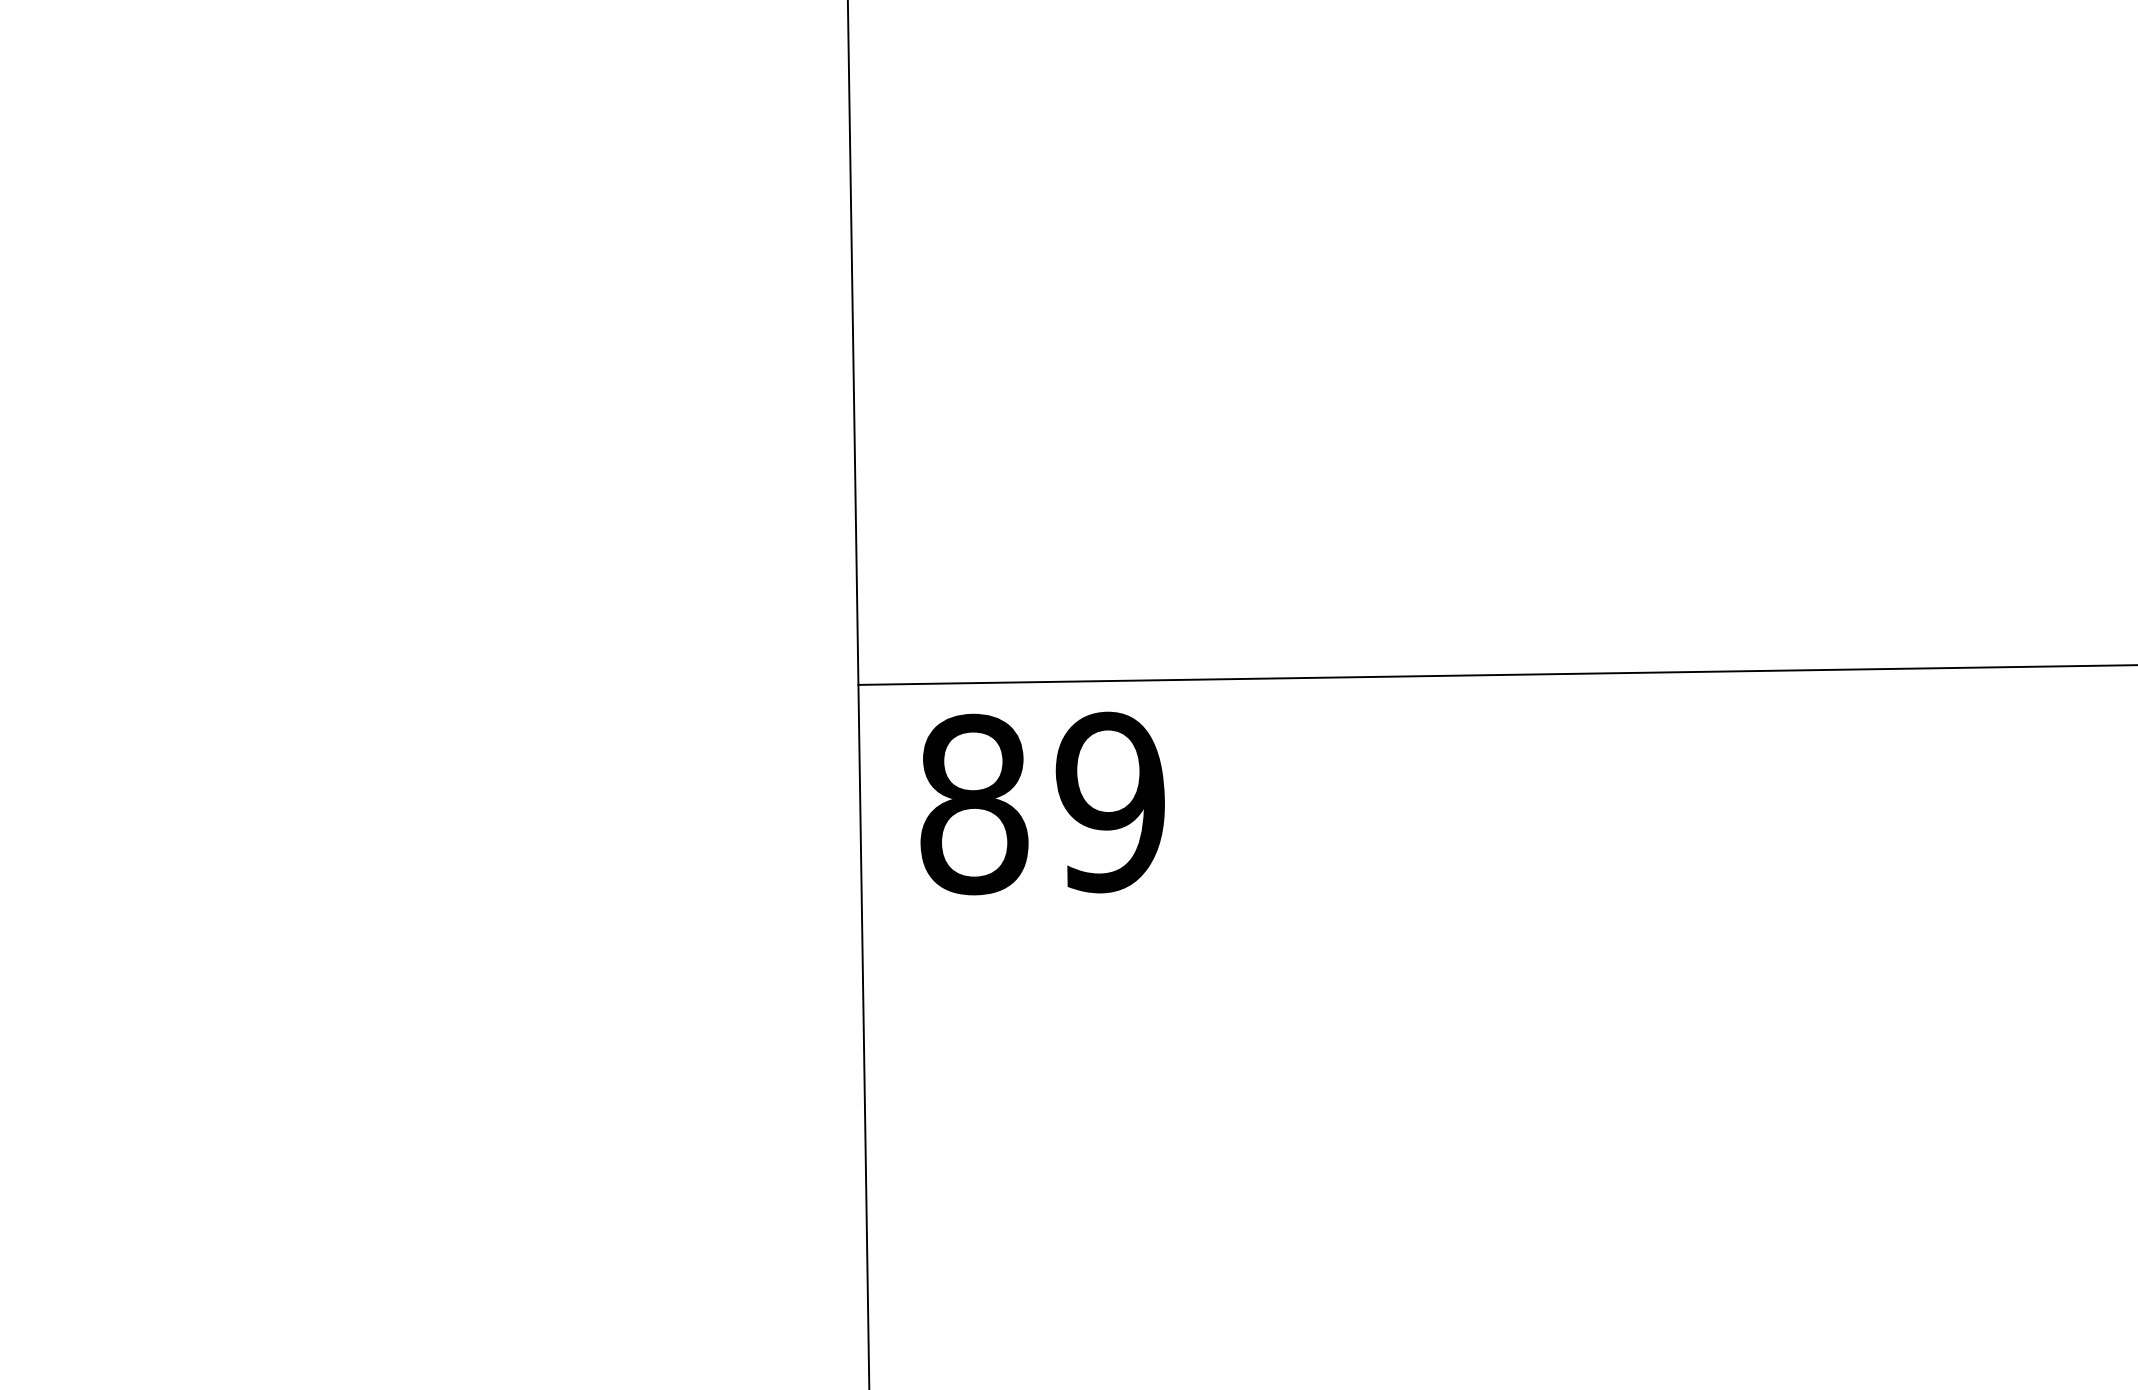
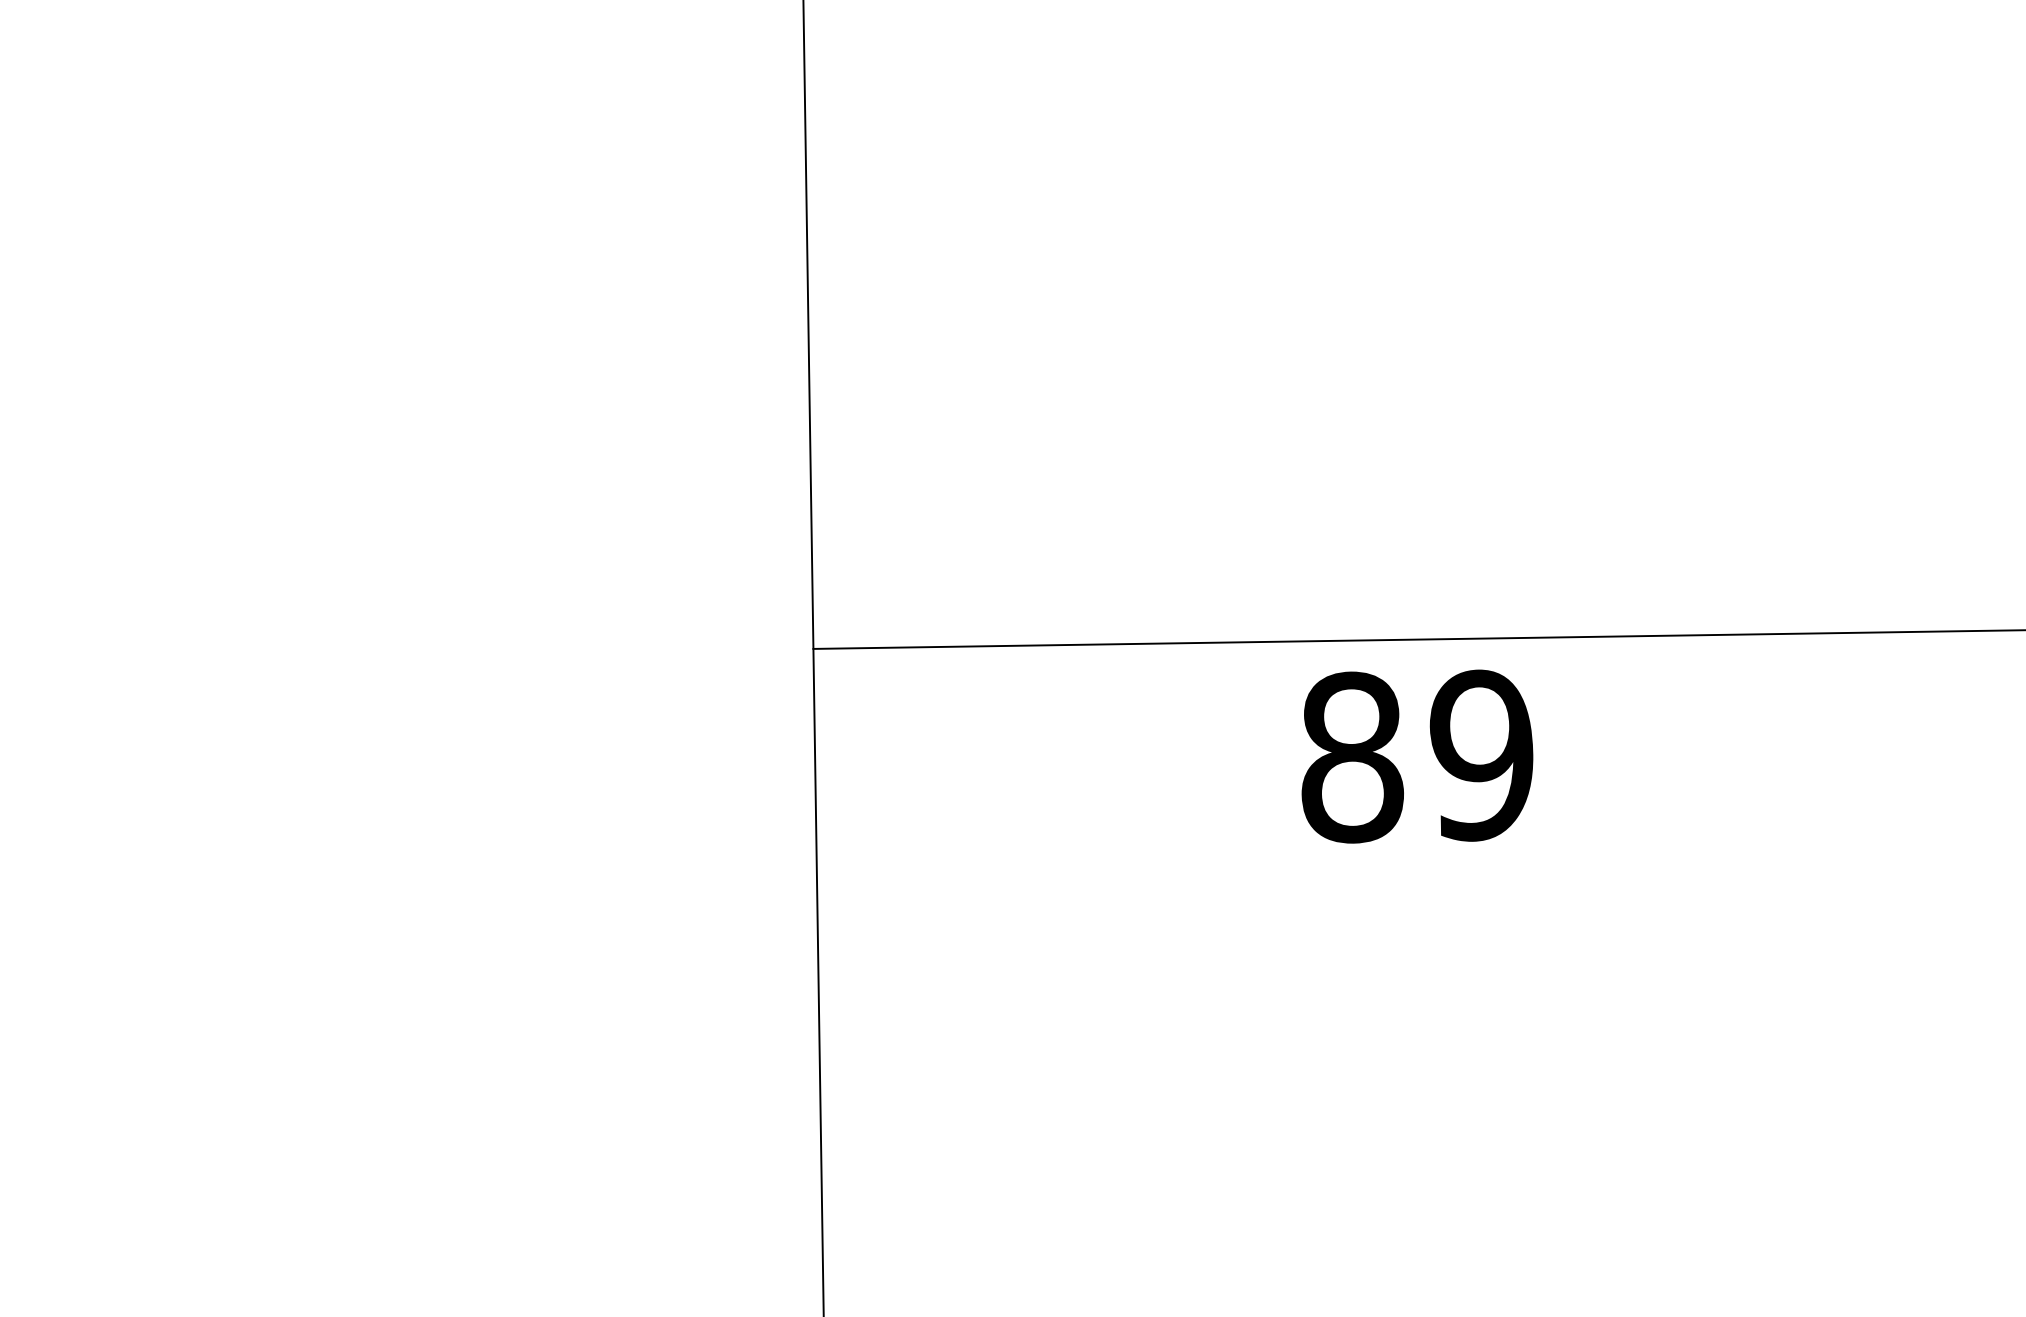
text: (1042, 803) -> (1417, 756), moved

